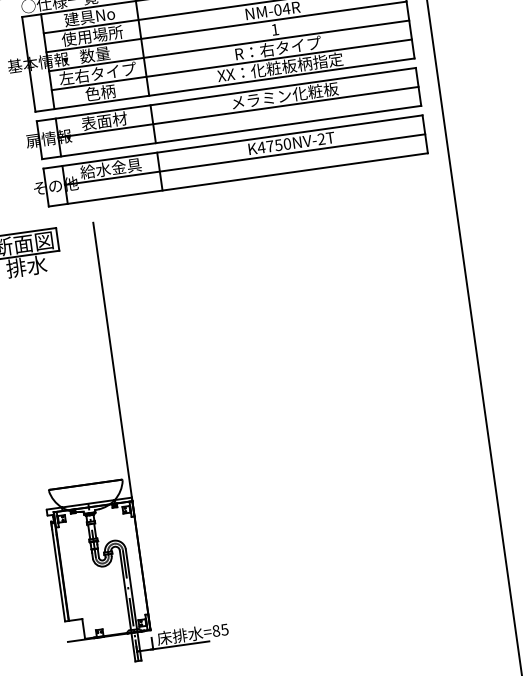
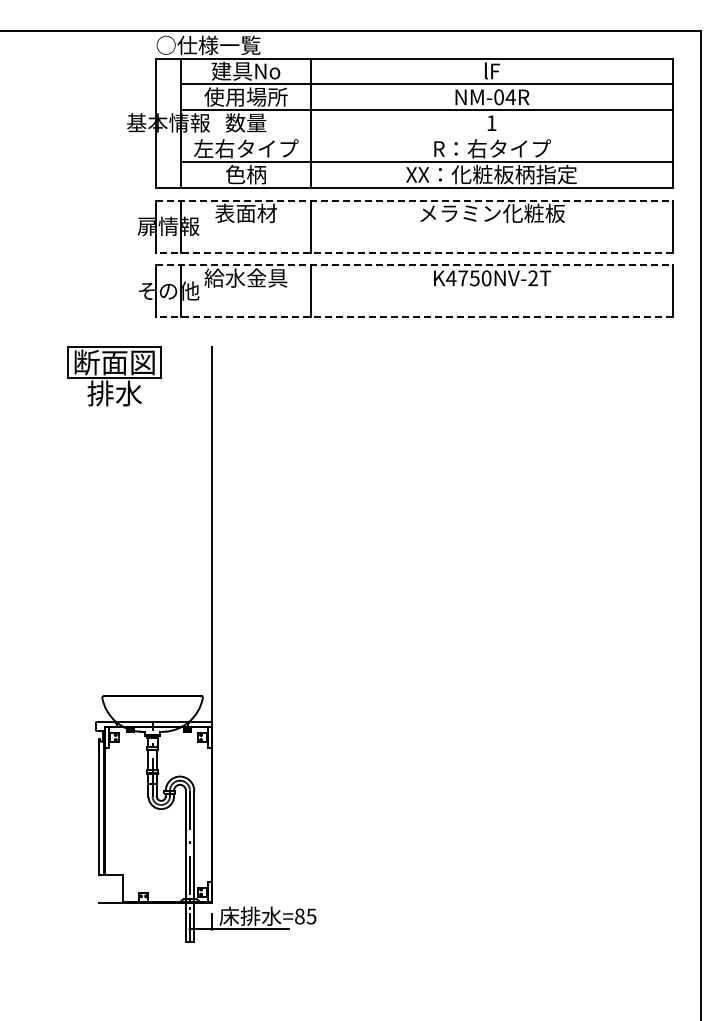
line: (228, 46) -> (426, 136), removed
line: (226, 94) -> (414, 200), solid -> dashed
line: (238, 112) -> (426, 226), removed
line: (231, 132) -> (414, 252), solid -> dashed
line: (233, 142) -> (414, 265), solid -> dashed
line: (244, 159) -> (426, 291), removed
line: (238, 180) -> (414, 317), solid -> dashed

